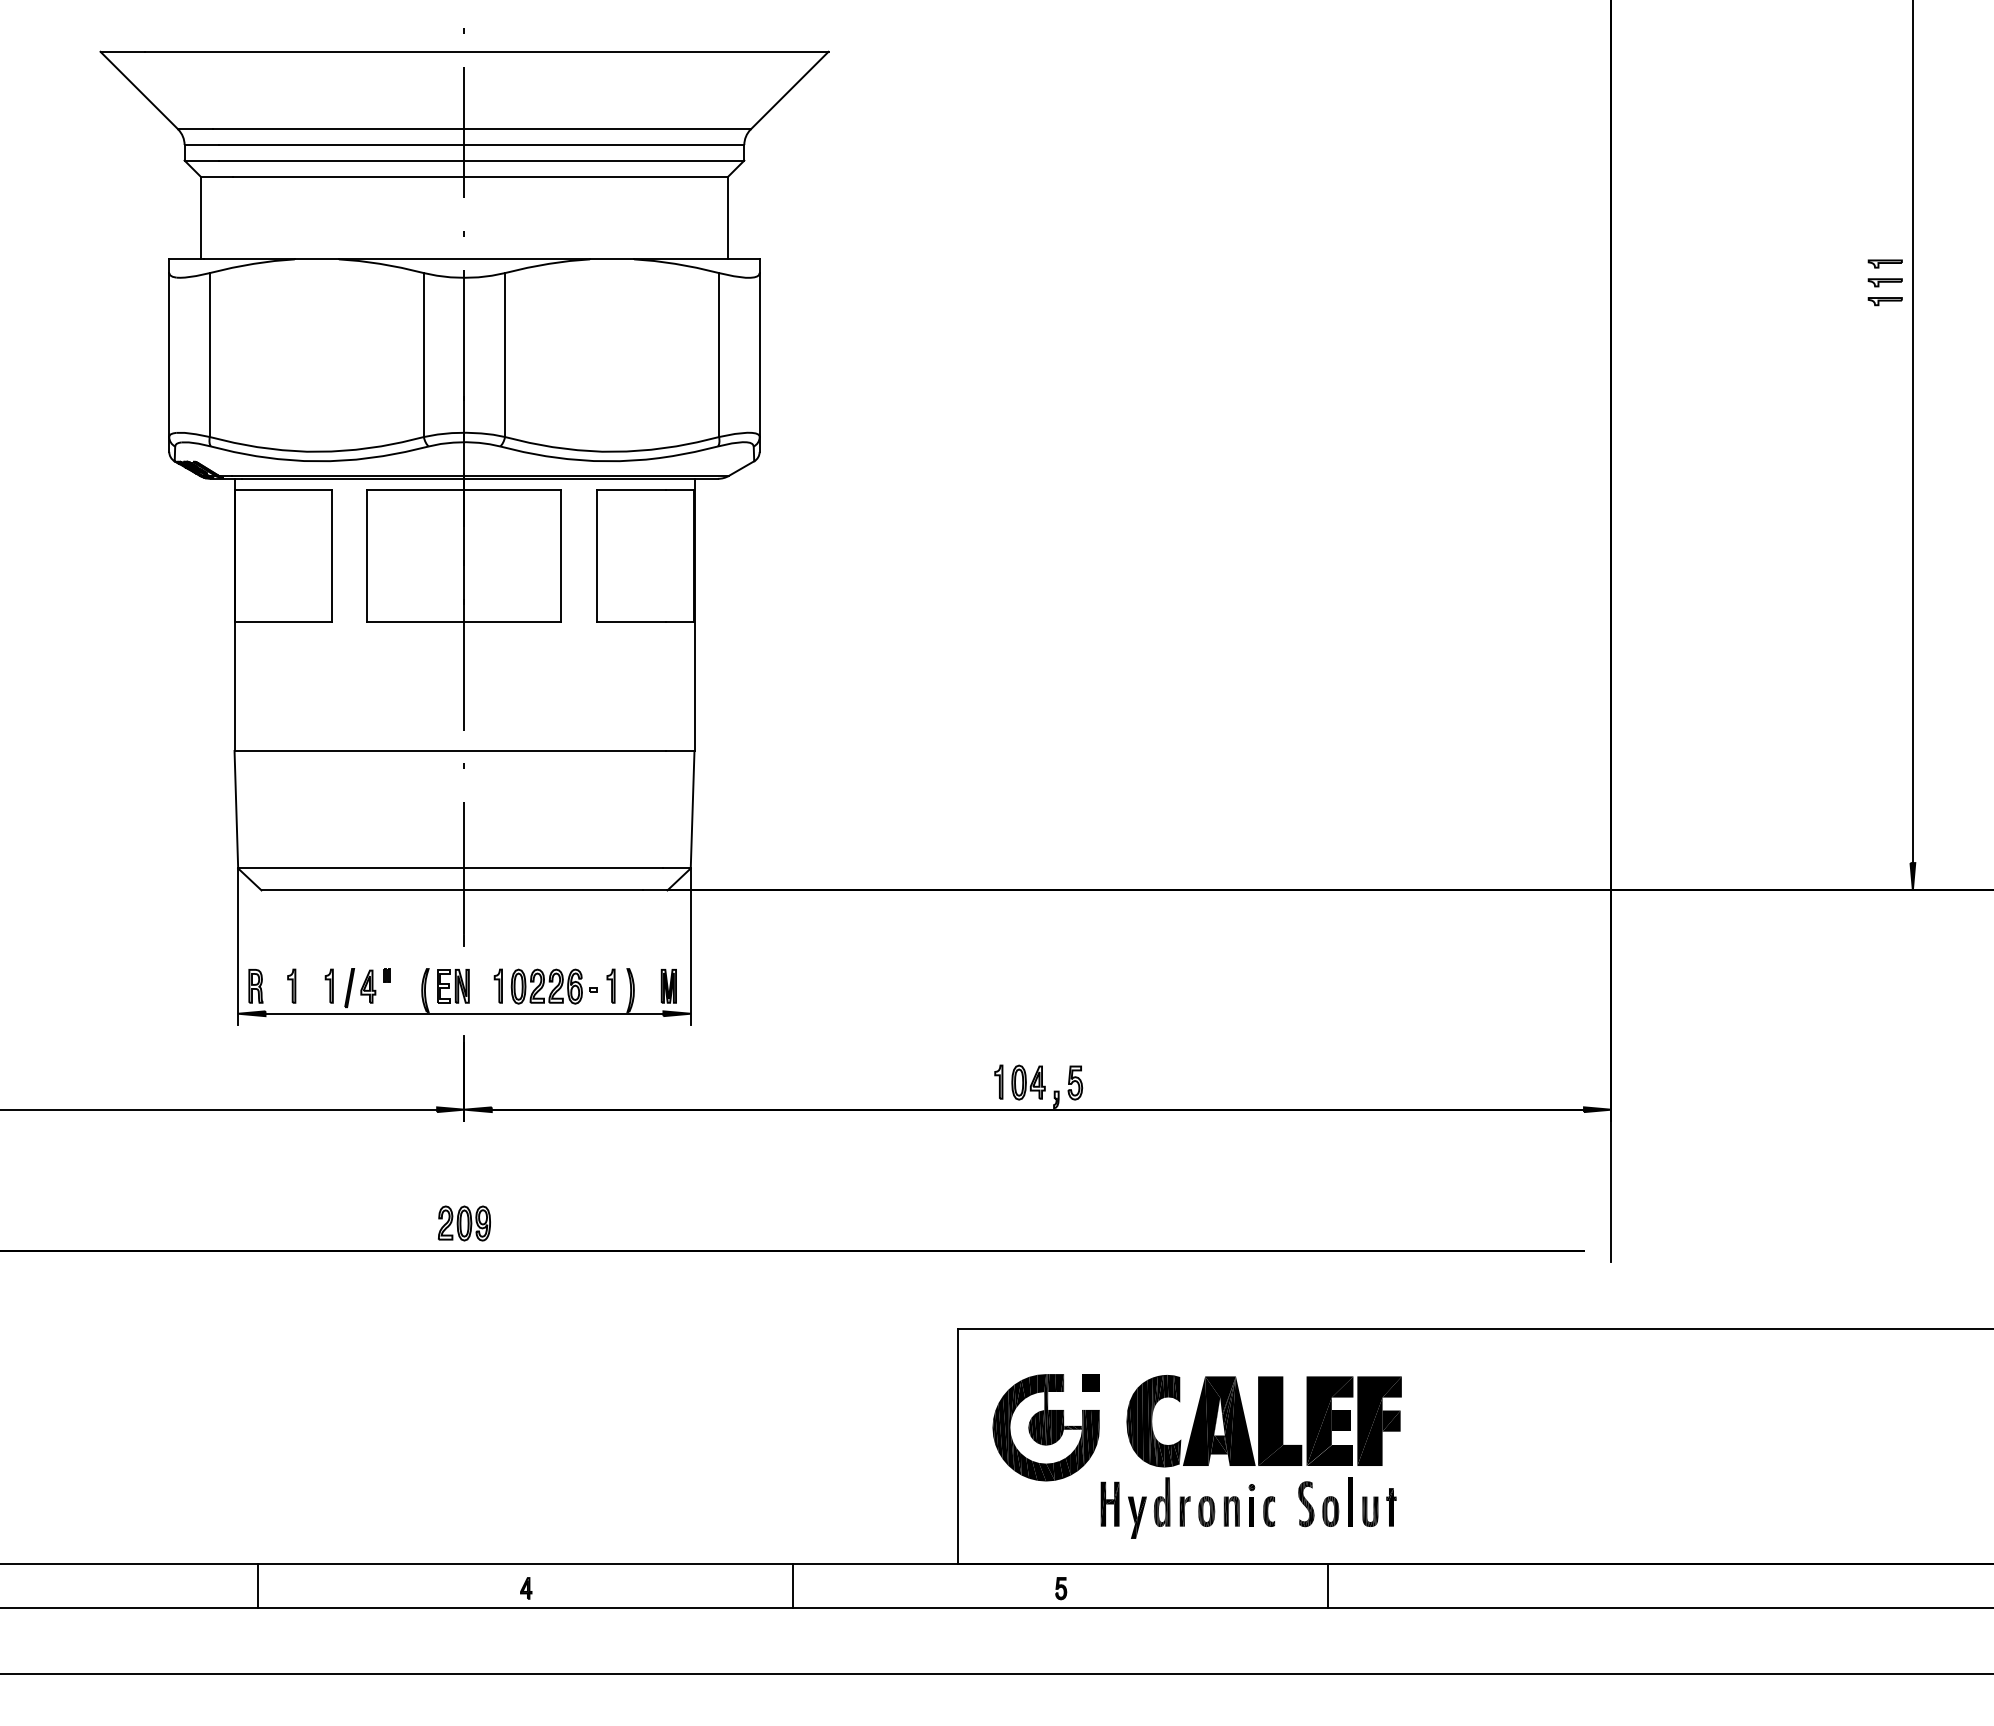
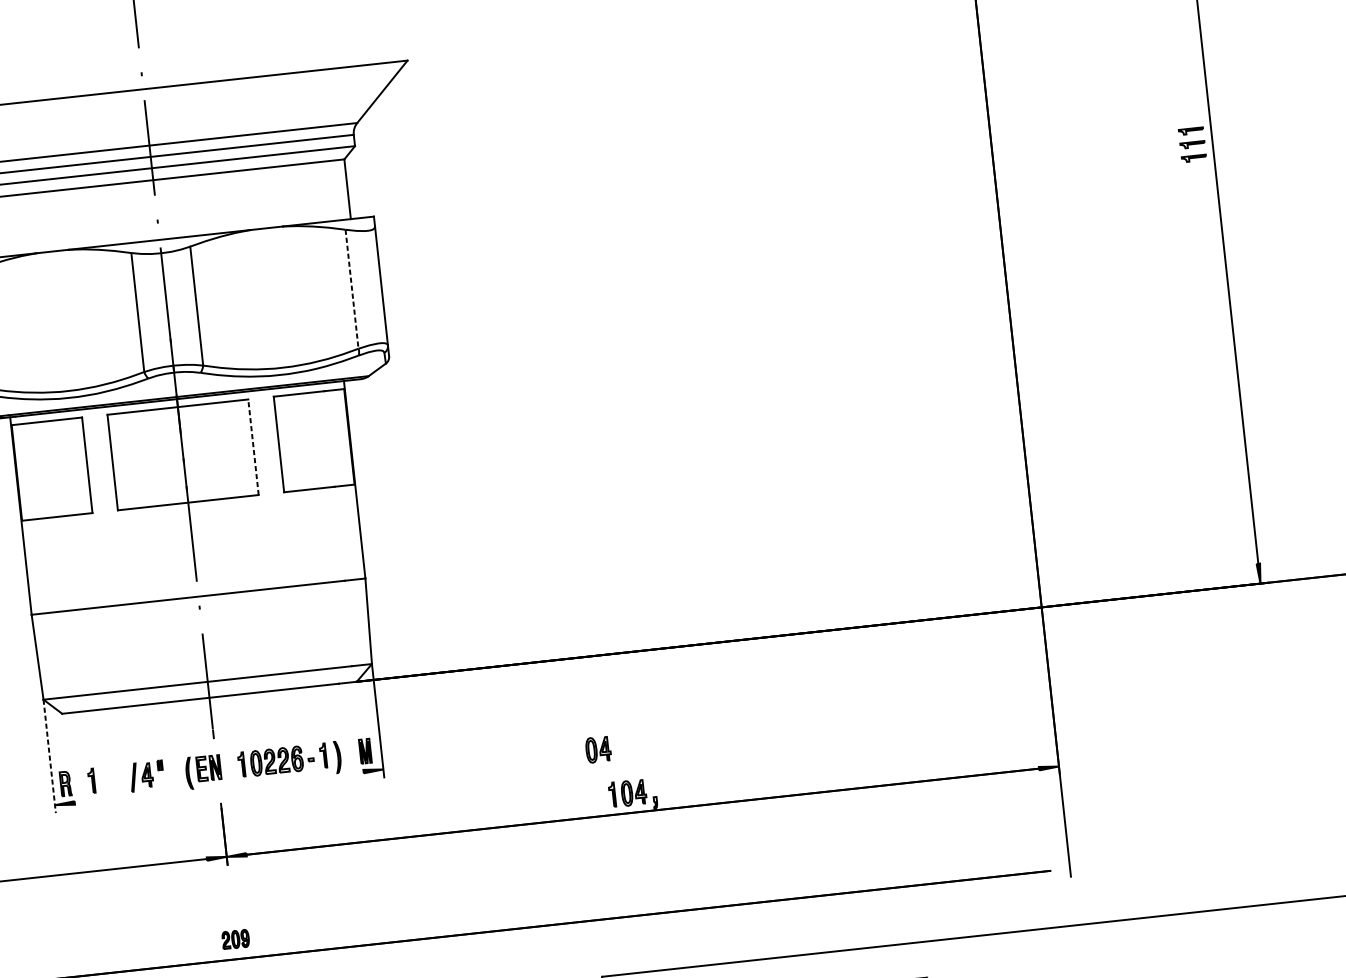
line: (719, 355) -> (352, 289), solid -> dashed
line: (561, 555) -> (253, 447), solid -> dashed
line: (238, 947) -> (50, 757), solid -> dashed
part: (328, 985) -> (118, 777), removed
line: (464, 1013) -> (219, 787), removed
part: (986, 1018) -> (598, 749), added
part: (1075, 1082) -> (668, 789), removed
part: (464, 1223) -> (235, 939), size x0.7

